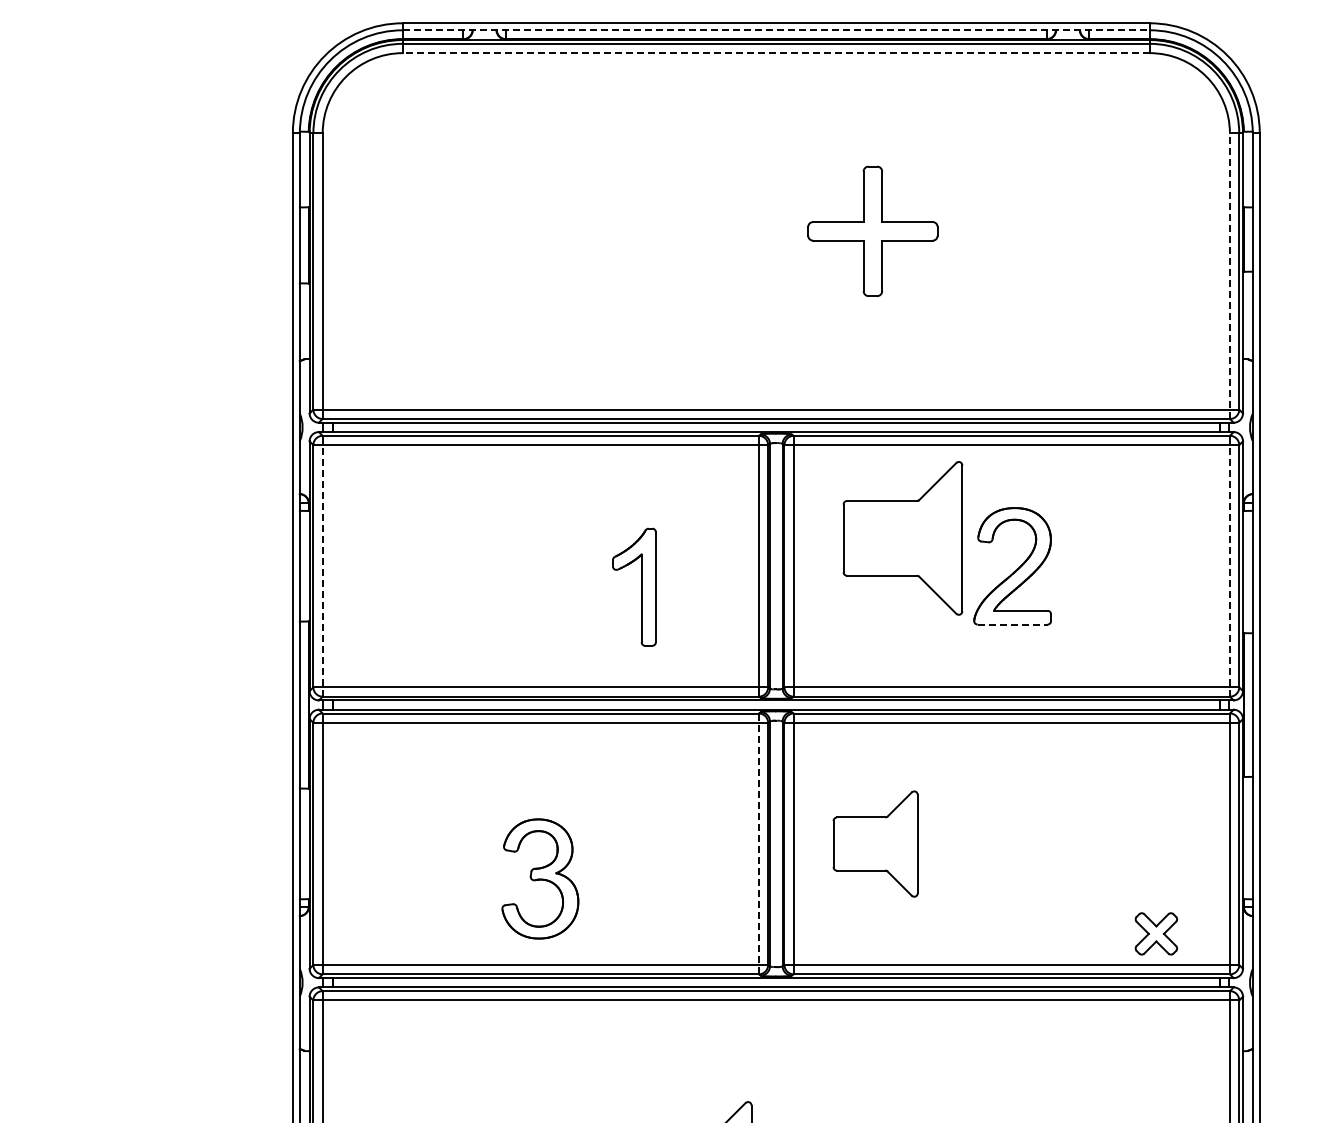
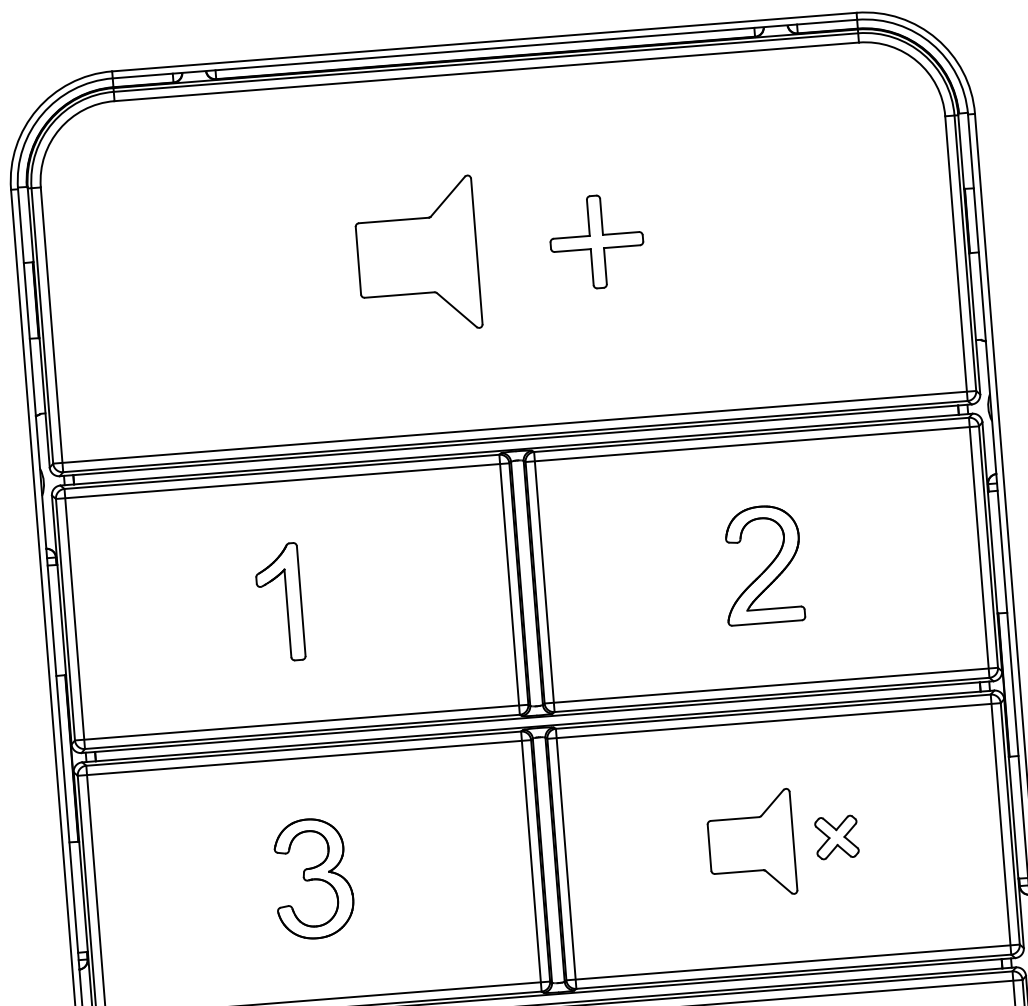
line: (776, 30) -> (485, 49), dashed -> solid
line: (775, 53) -> (485, 72), dashed -> solid
part: (872, 231) -> (596, 242), size x0.71
line: (1229, 276) -> (956, 258), dashed -> solid
part: (902, 538) -> (417, 256), moved
line: (322, 565) -> (74, 618), dashed -> solid
line: (1229, 565) -> (978, 547), dashed -> solid
part: (641, 586) -> (286, 601), moved
line: (1012, 624) -> (767, 622), dashed -> solid
line: (758, 843) -> (530, 861), dashed -> solid
part: (875, 843) -> (751, 843), moved
part: (540, 878) -> (313, 878), moved
part: (1155, 933) -> (836, 837), moved

